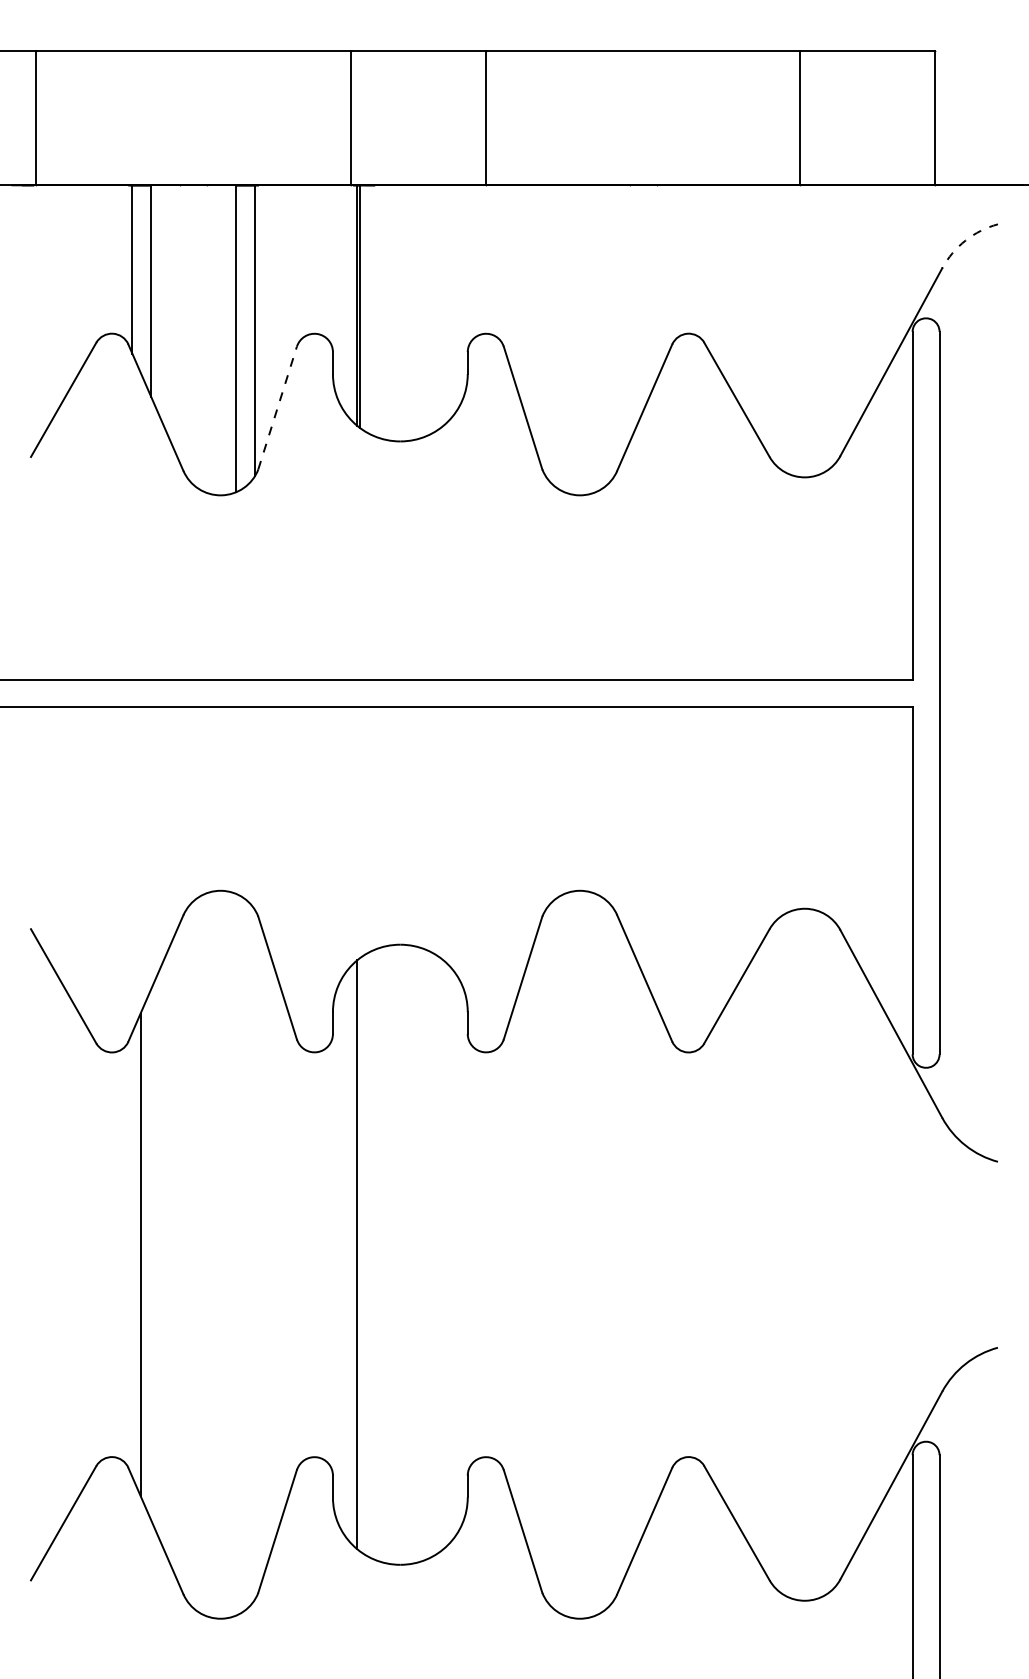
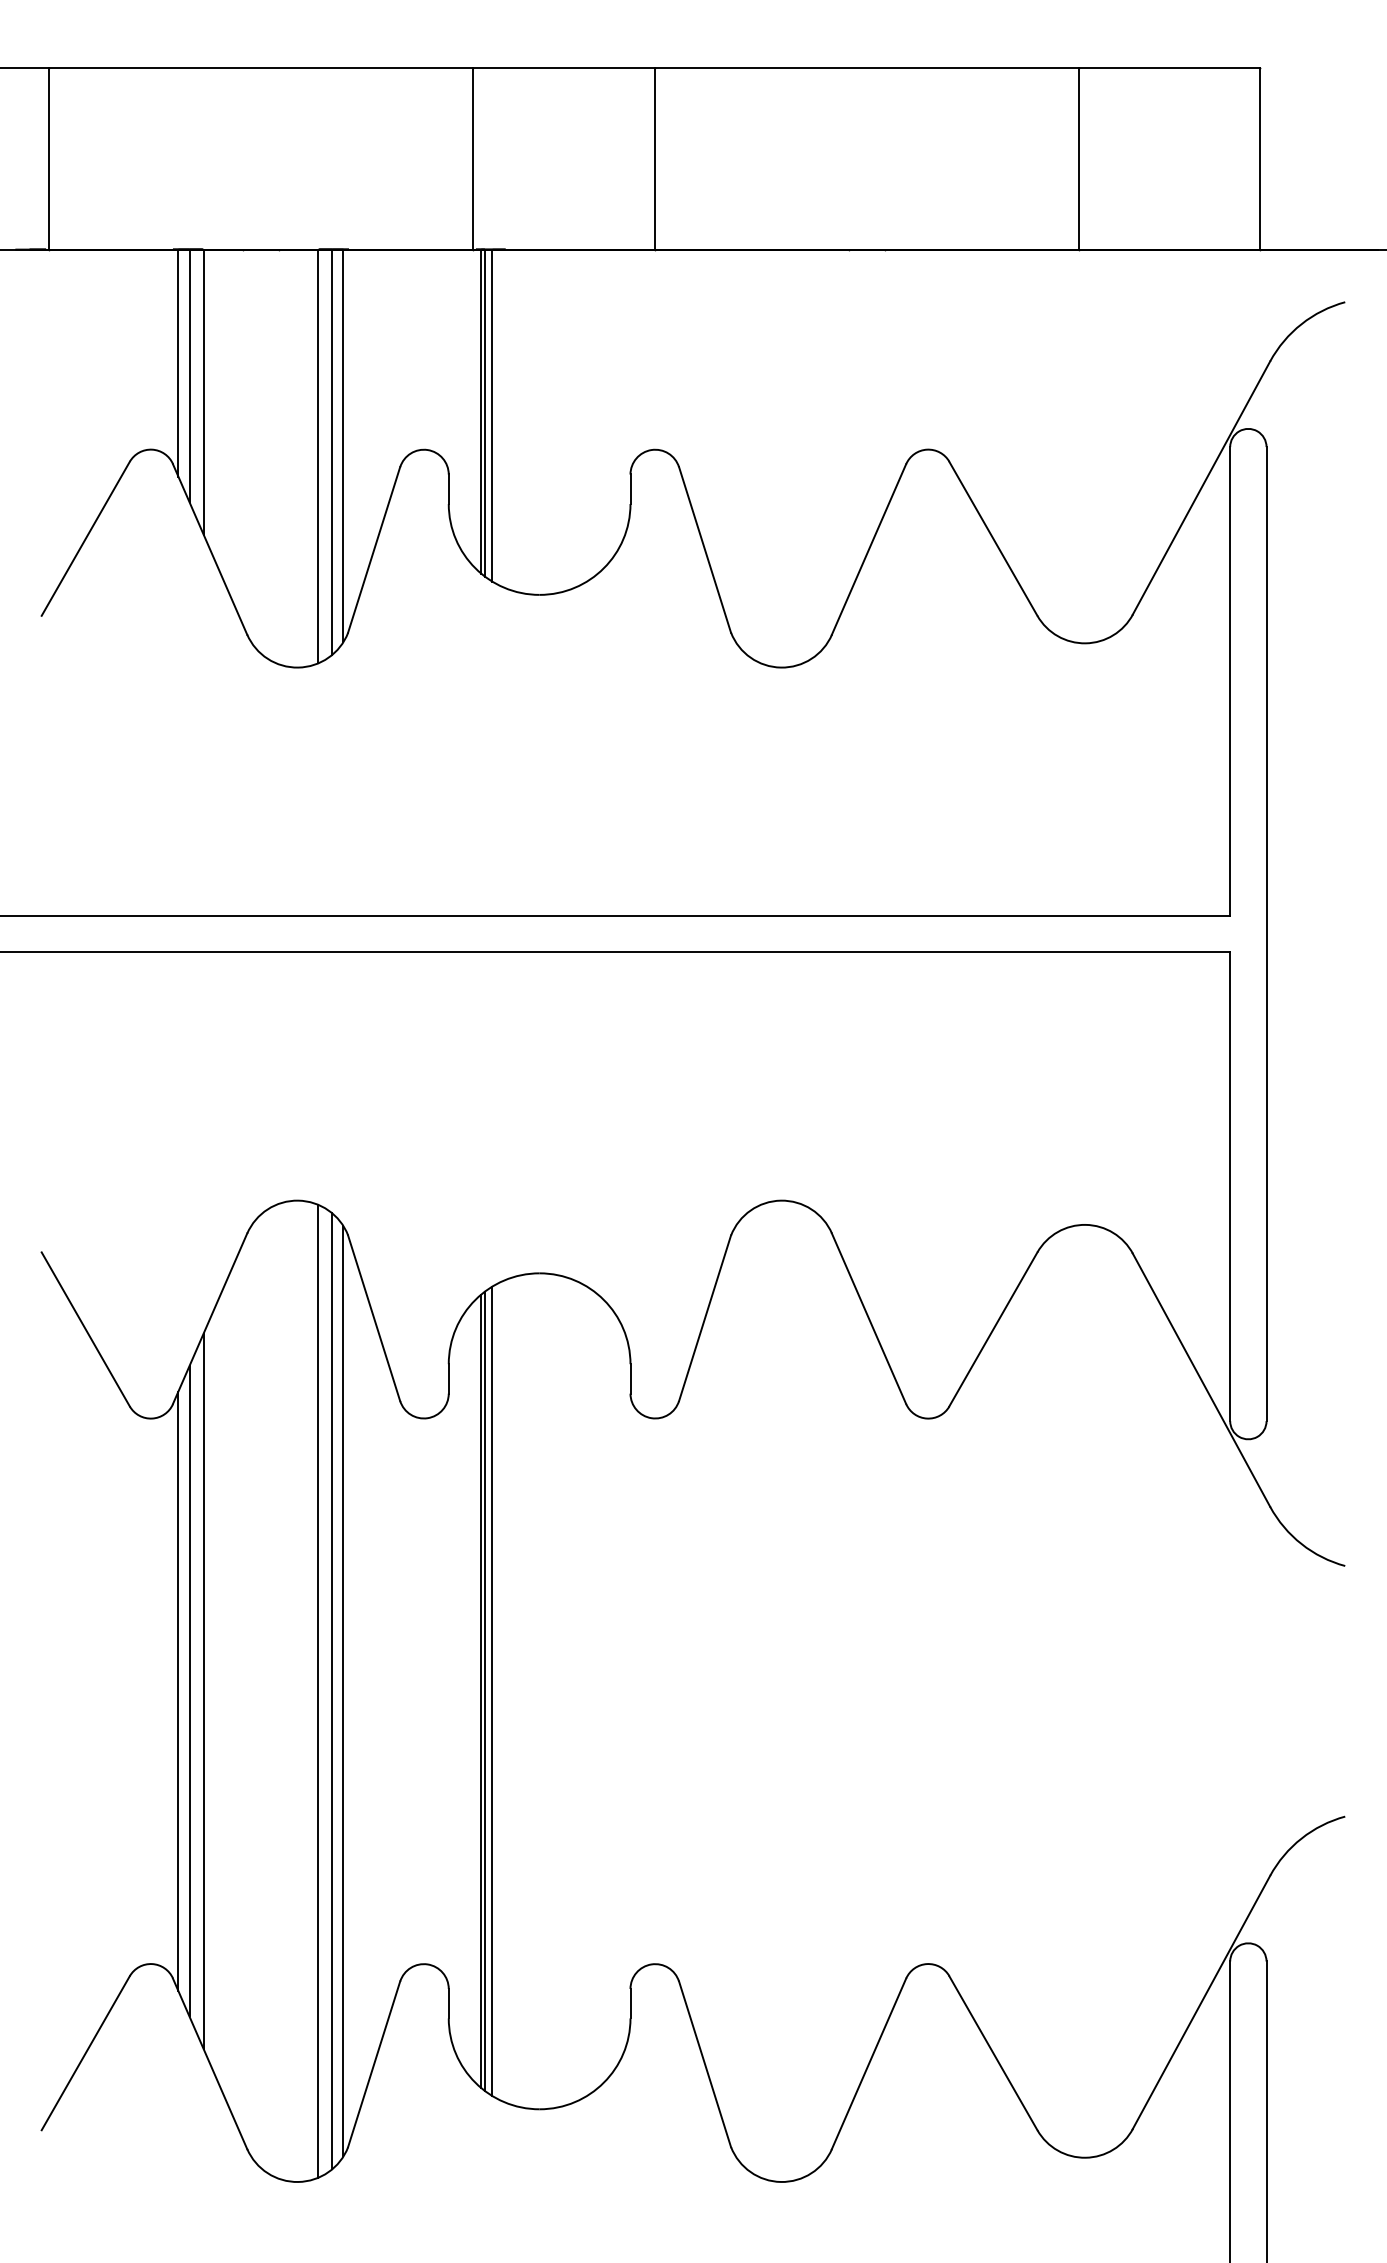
arc: (965, 240) -> (1301, 324), dashed -> solid
line: (140, 278) -> (189, 375), added
line: (365, 308) -> (492, 415), added
line: (246, 335) -> (332, 451), added
line: (277, 407) -> (374, 549), dashed -> solid
line: (132, 1254) -> (178, 1691), added
line: (151, 1254) -> (203, 1690), added
line: (236, 1254) -> (318, 1690), added
line: (246, 1254) -> (332, 1691), added
line: (254, 1254) -> (343, 1691), added
line: (359, 1254) -> (484, 1691), added
line: (365, 1254) -> (492, 1691), added

